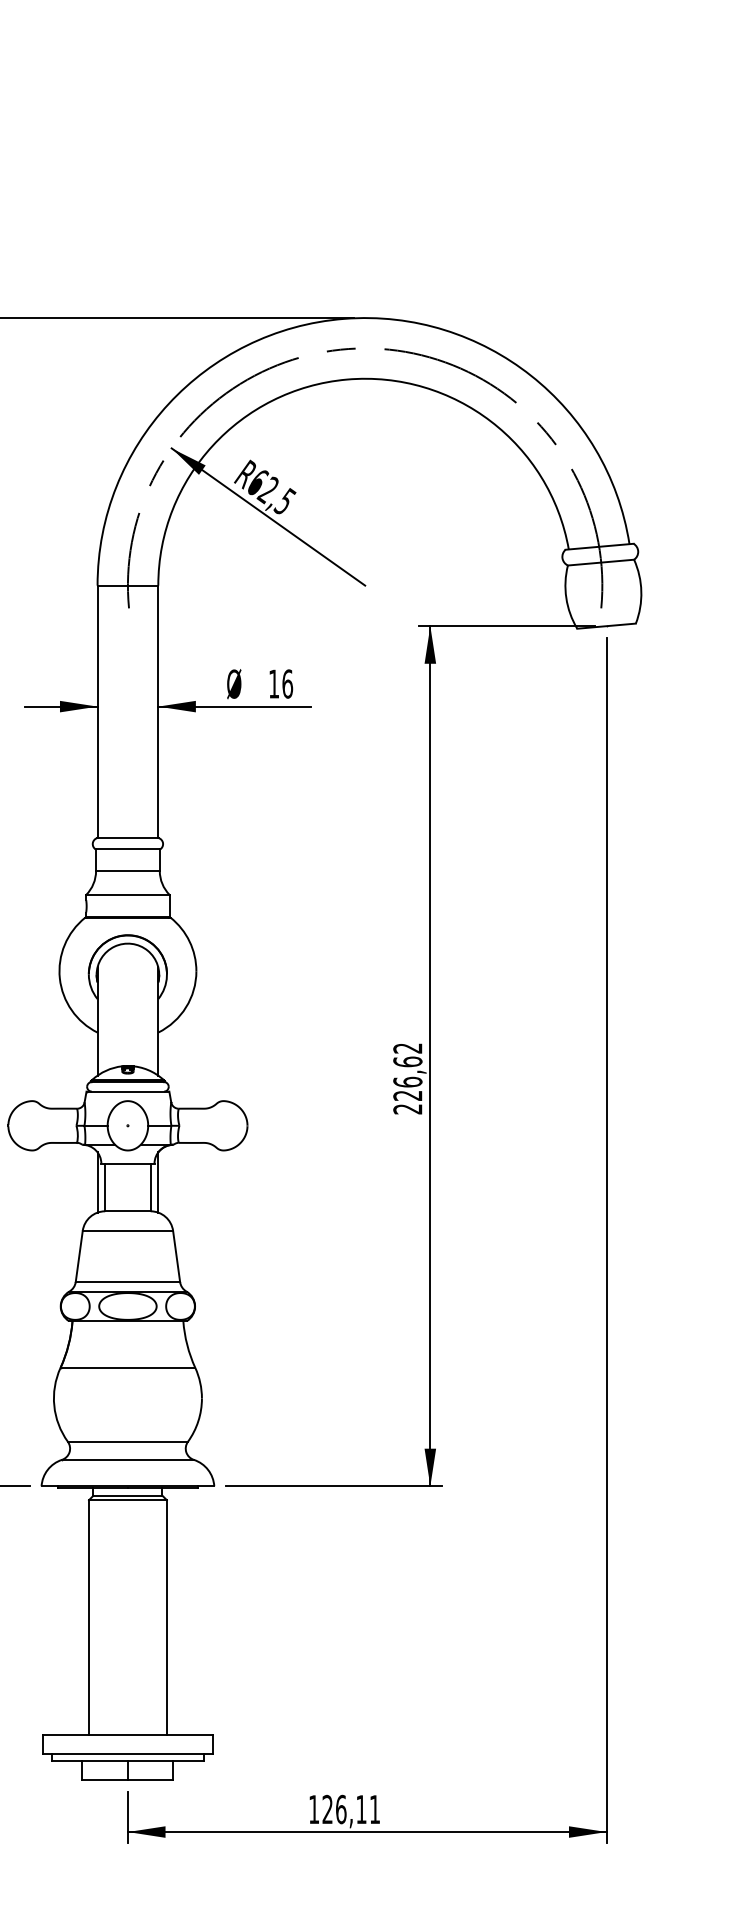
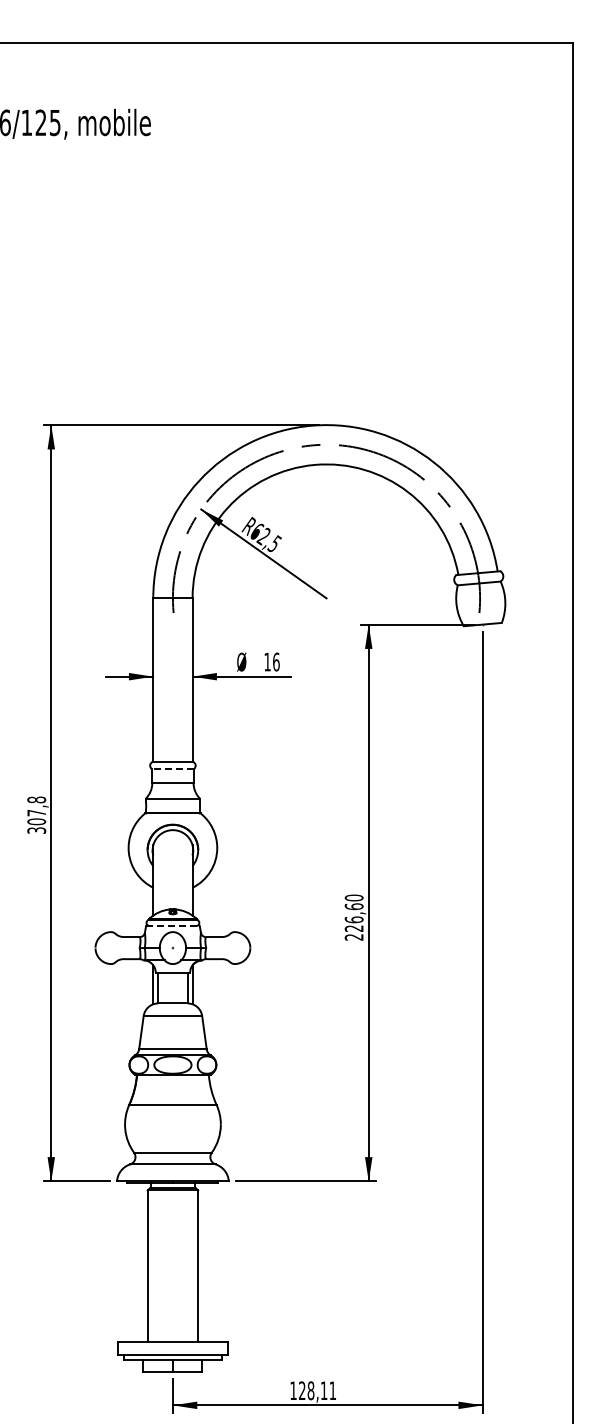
line: (127, 849) -> (172, 769), solid -> dashed
text: (406, 1047) -> (353, 897), 226,62 -> 226,60
line: (127, 1090) -> (172, 925), solid -> dashed
text: (340, 1809) -> (310, 1390), 126,11 -> 128,11

